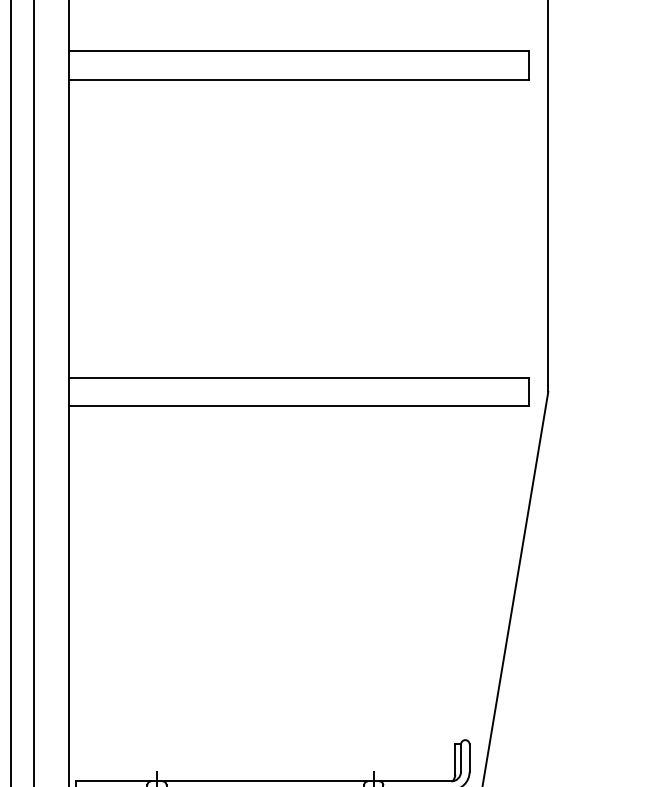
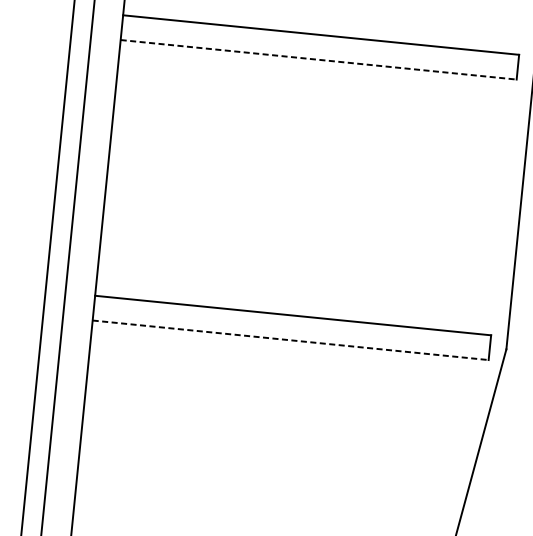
line: (299, 80) -> (319, 60), solid -> dashed
line: (299, 406) -> (291, 340), solid -> dashed

